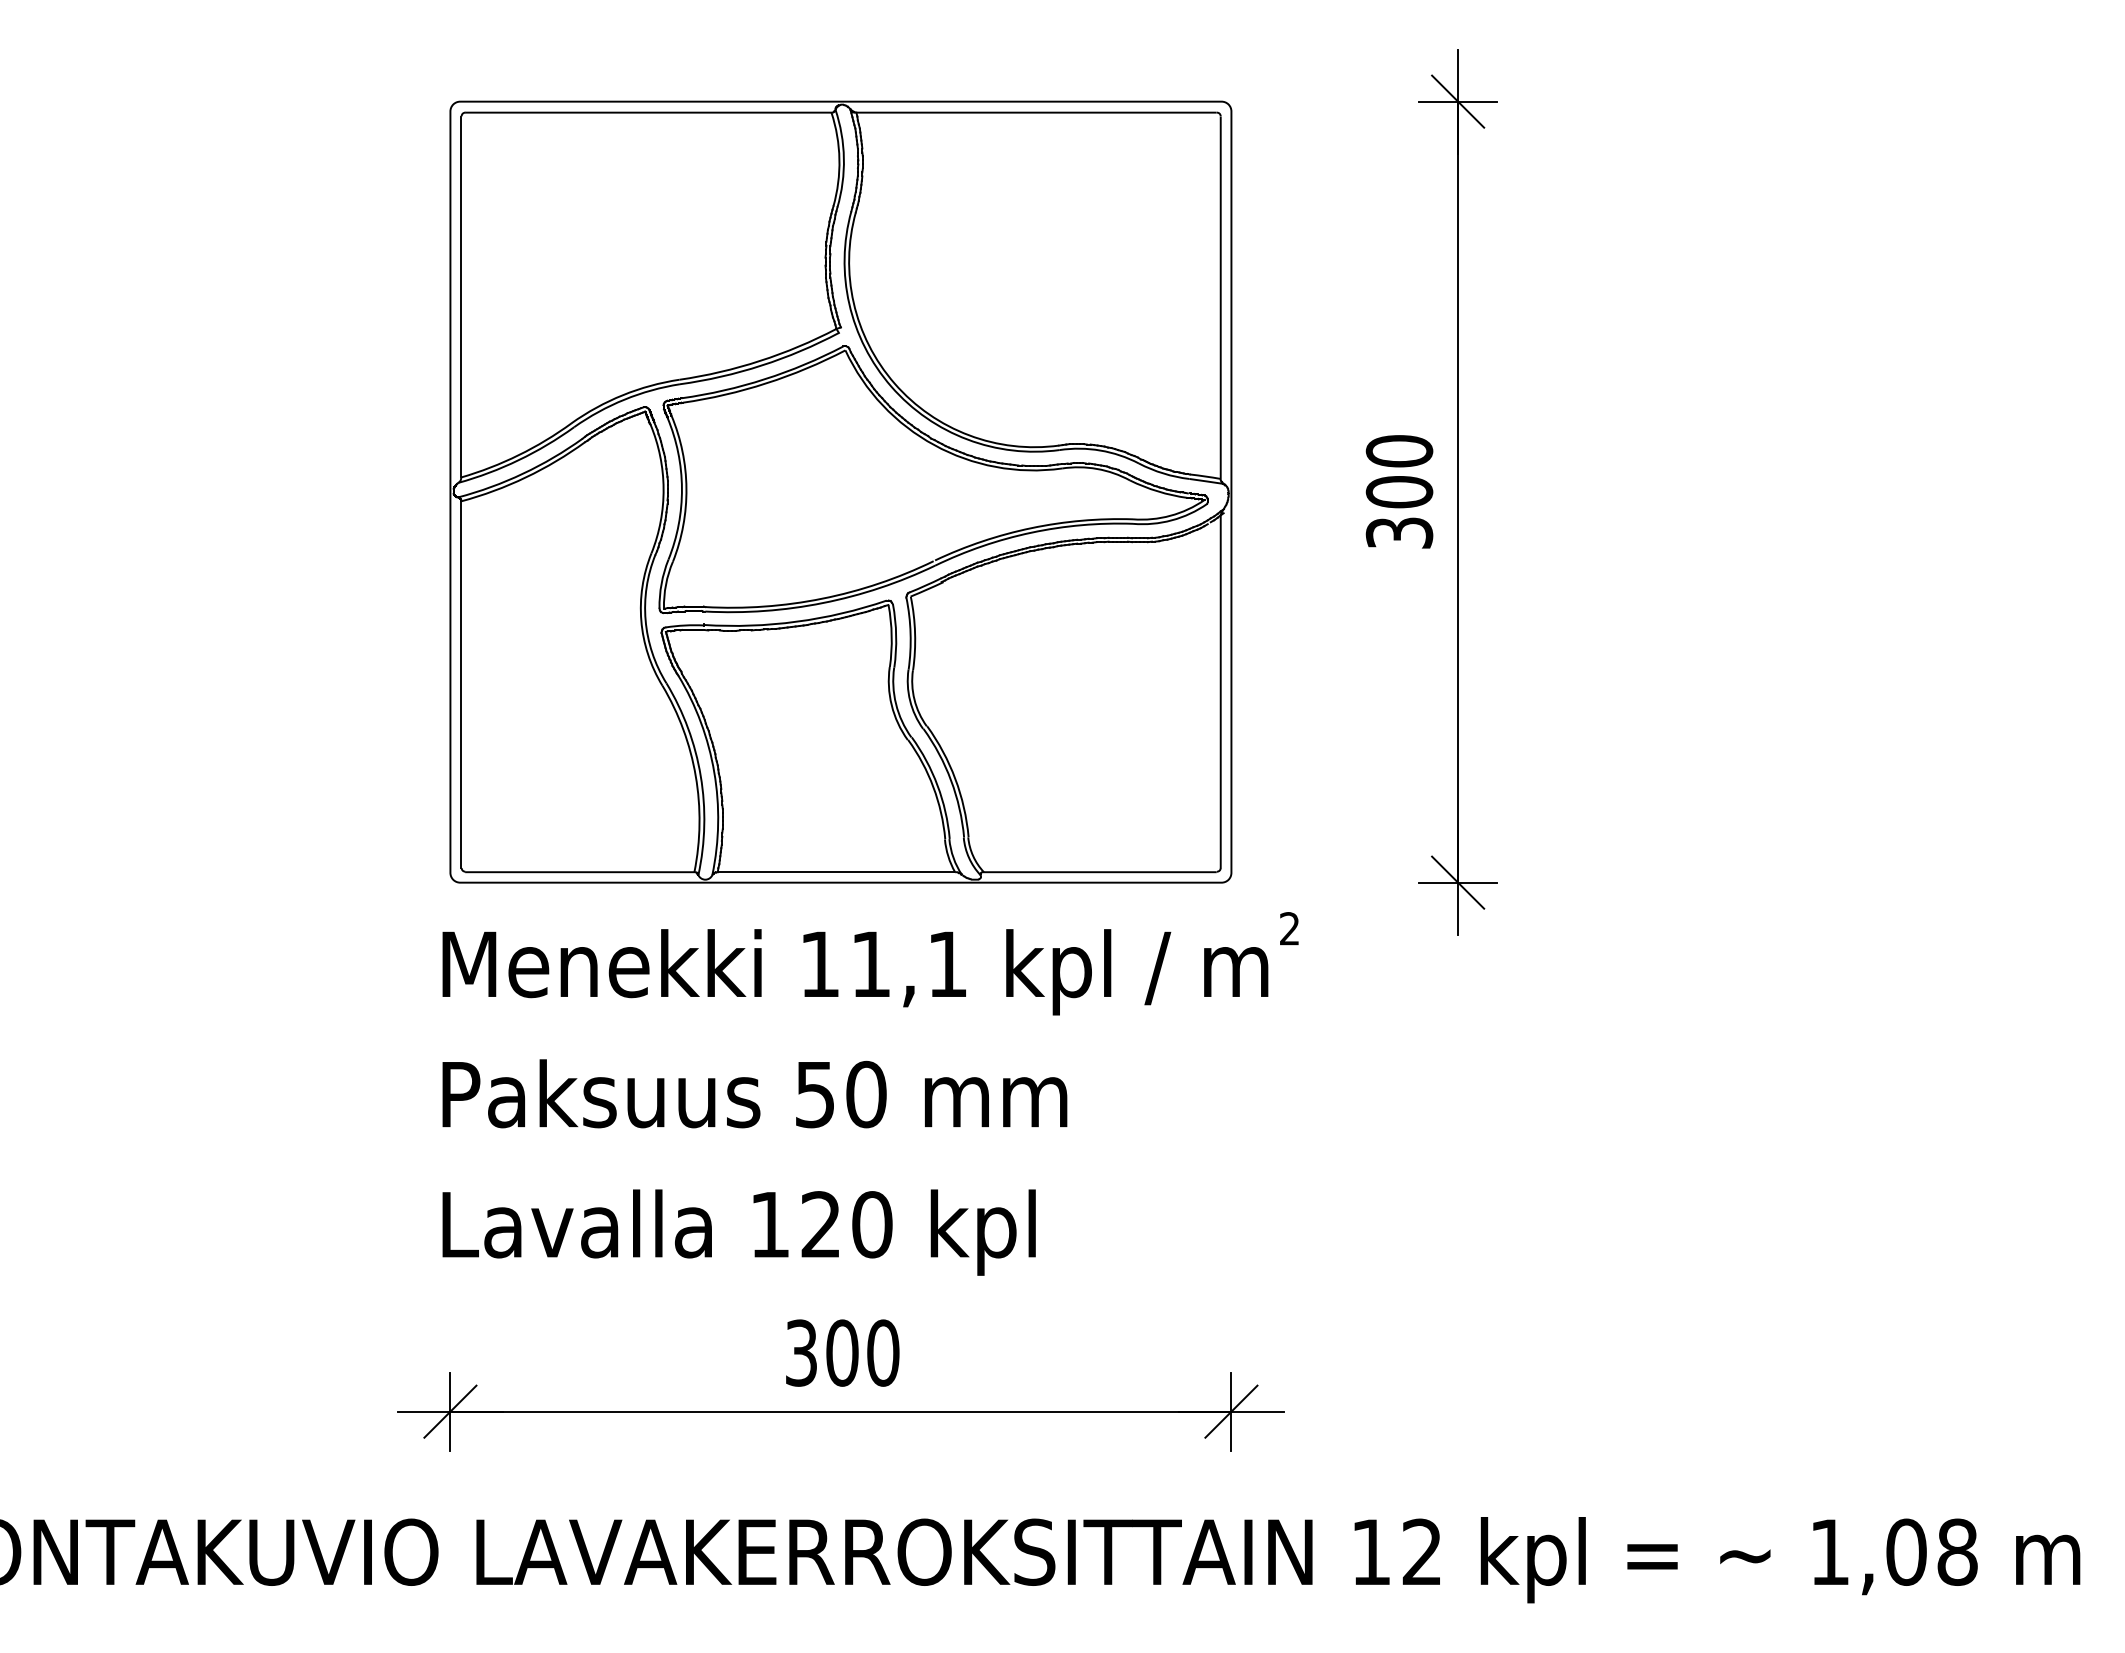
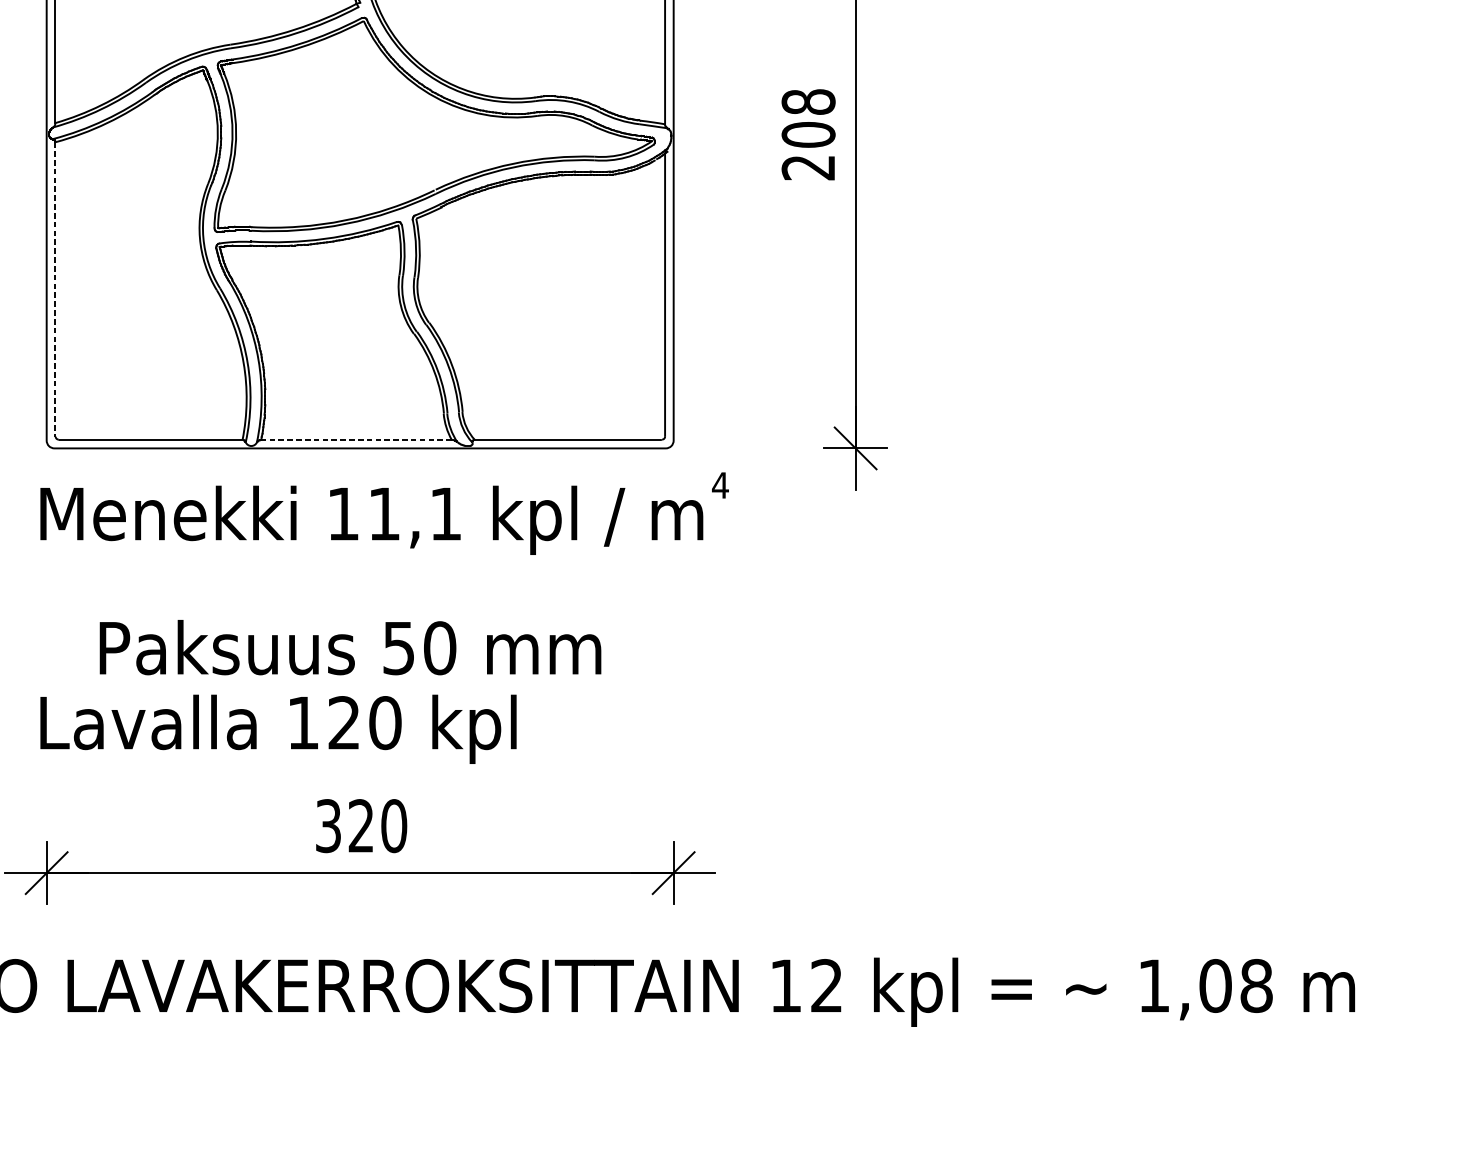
text: (1399, 491) -> (808, 134), 300 -> 208
line: (461, 685) -> (55, 290), solid -> dashed
line: (836, 872) -> (356, 440), solid -> dashed
text: (1289, 928) -> (720, 485), 2 -> 4
text: (754, 1093) -> (350, 647), moved
text: (842, 1352) -> (361, 825), 300 -> 320

